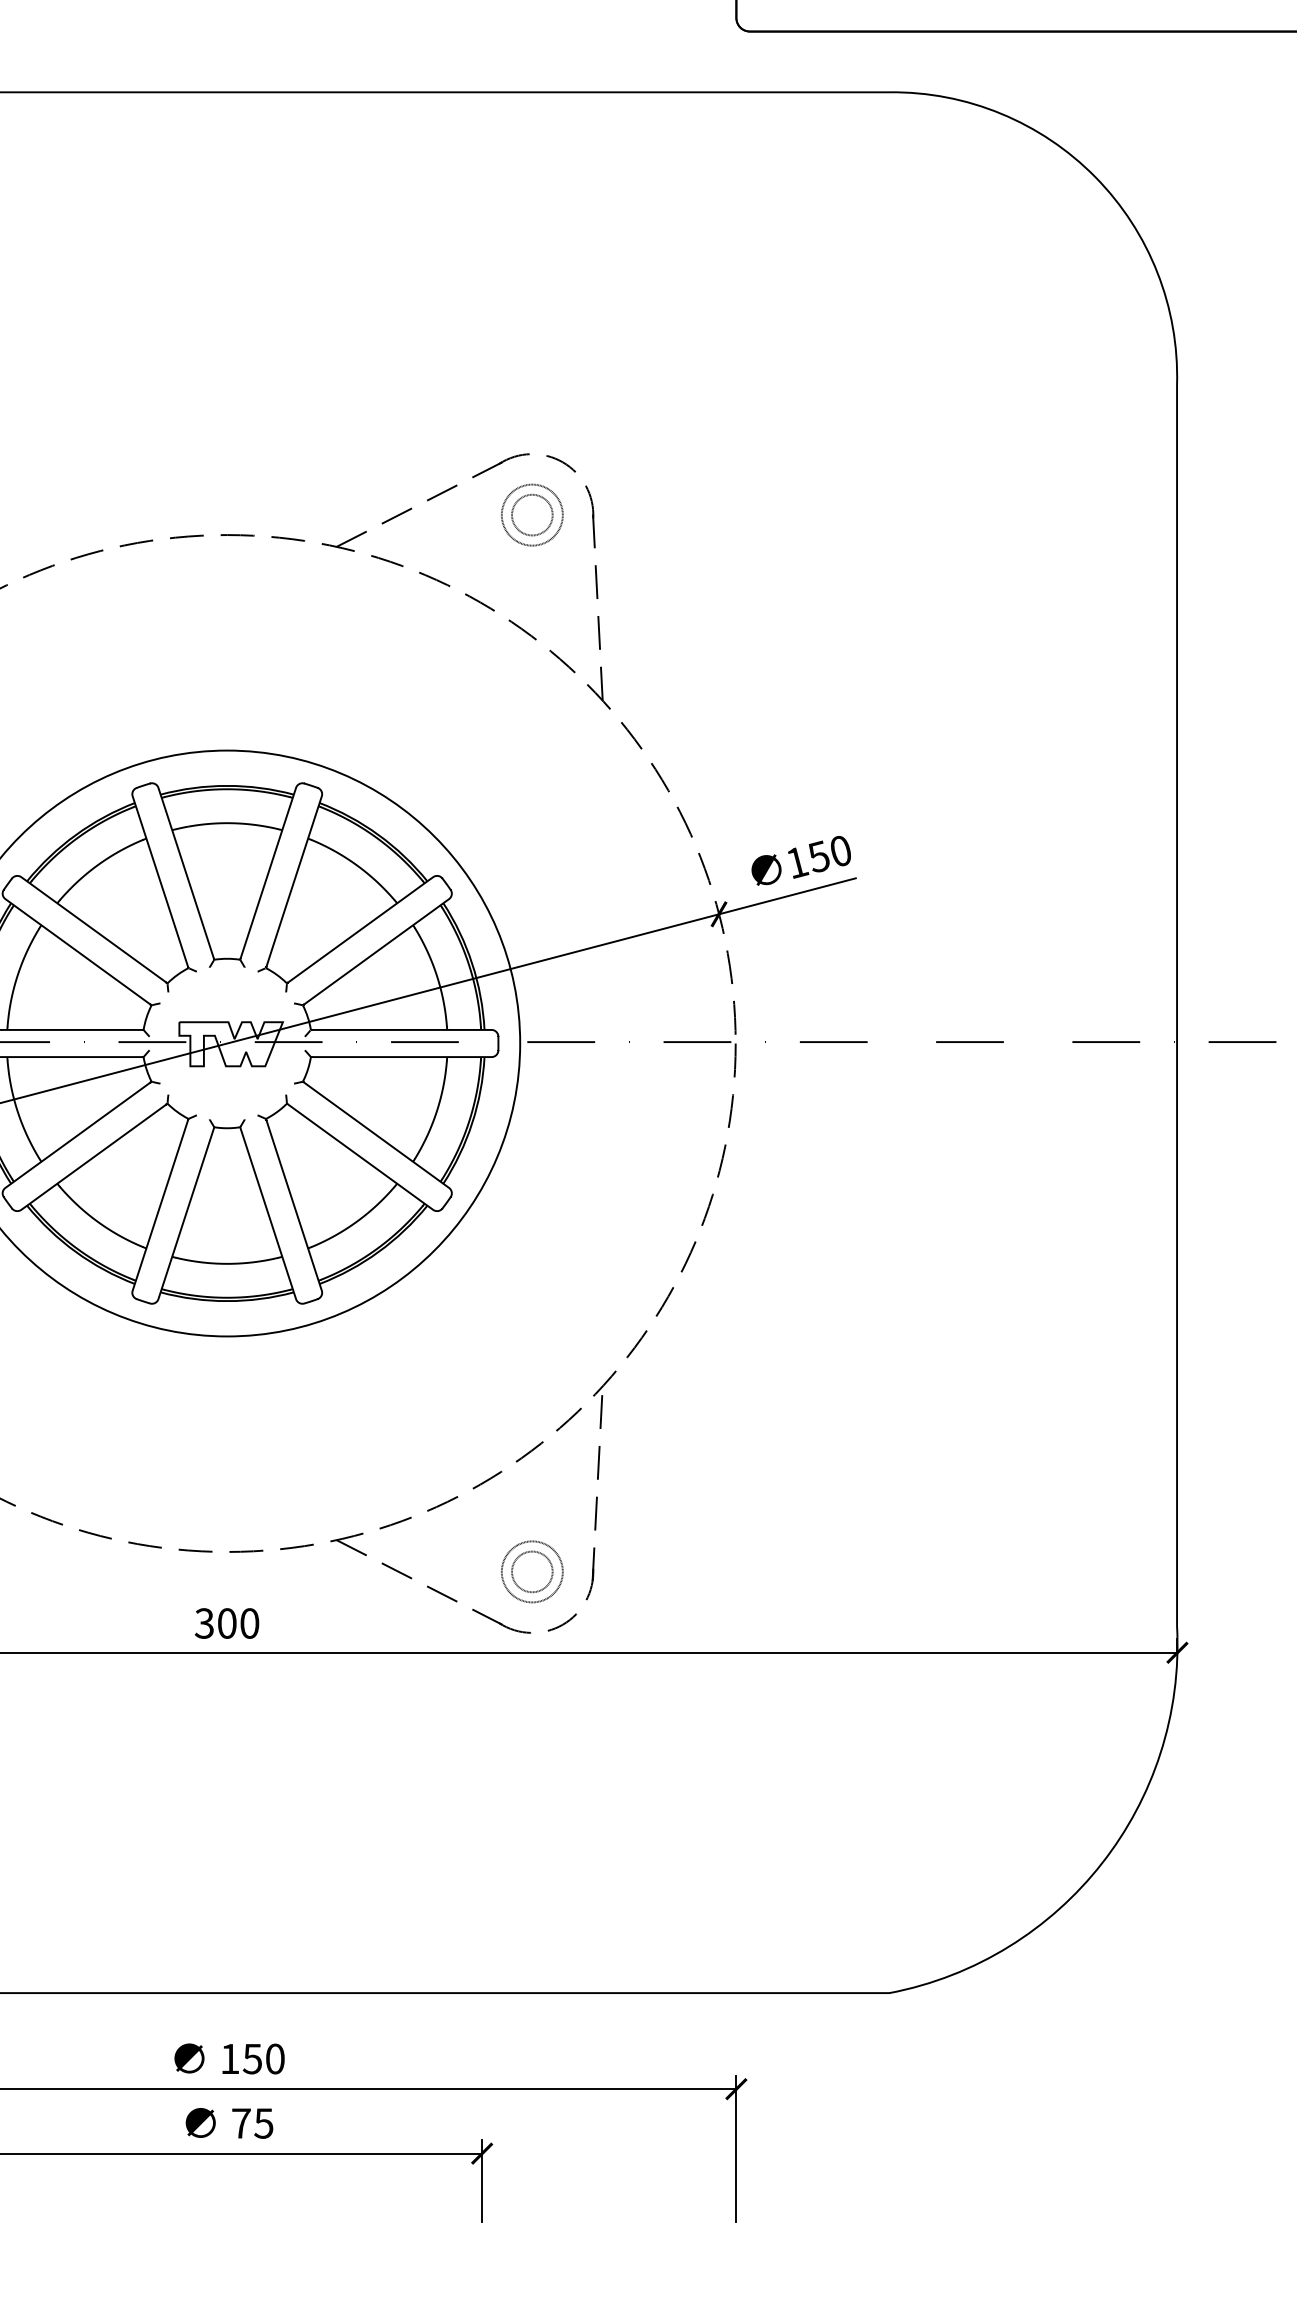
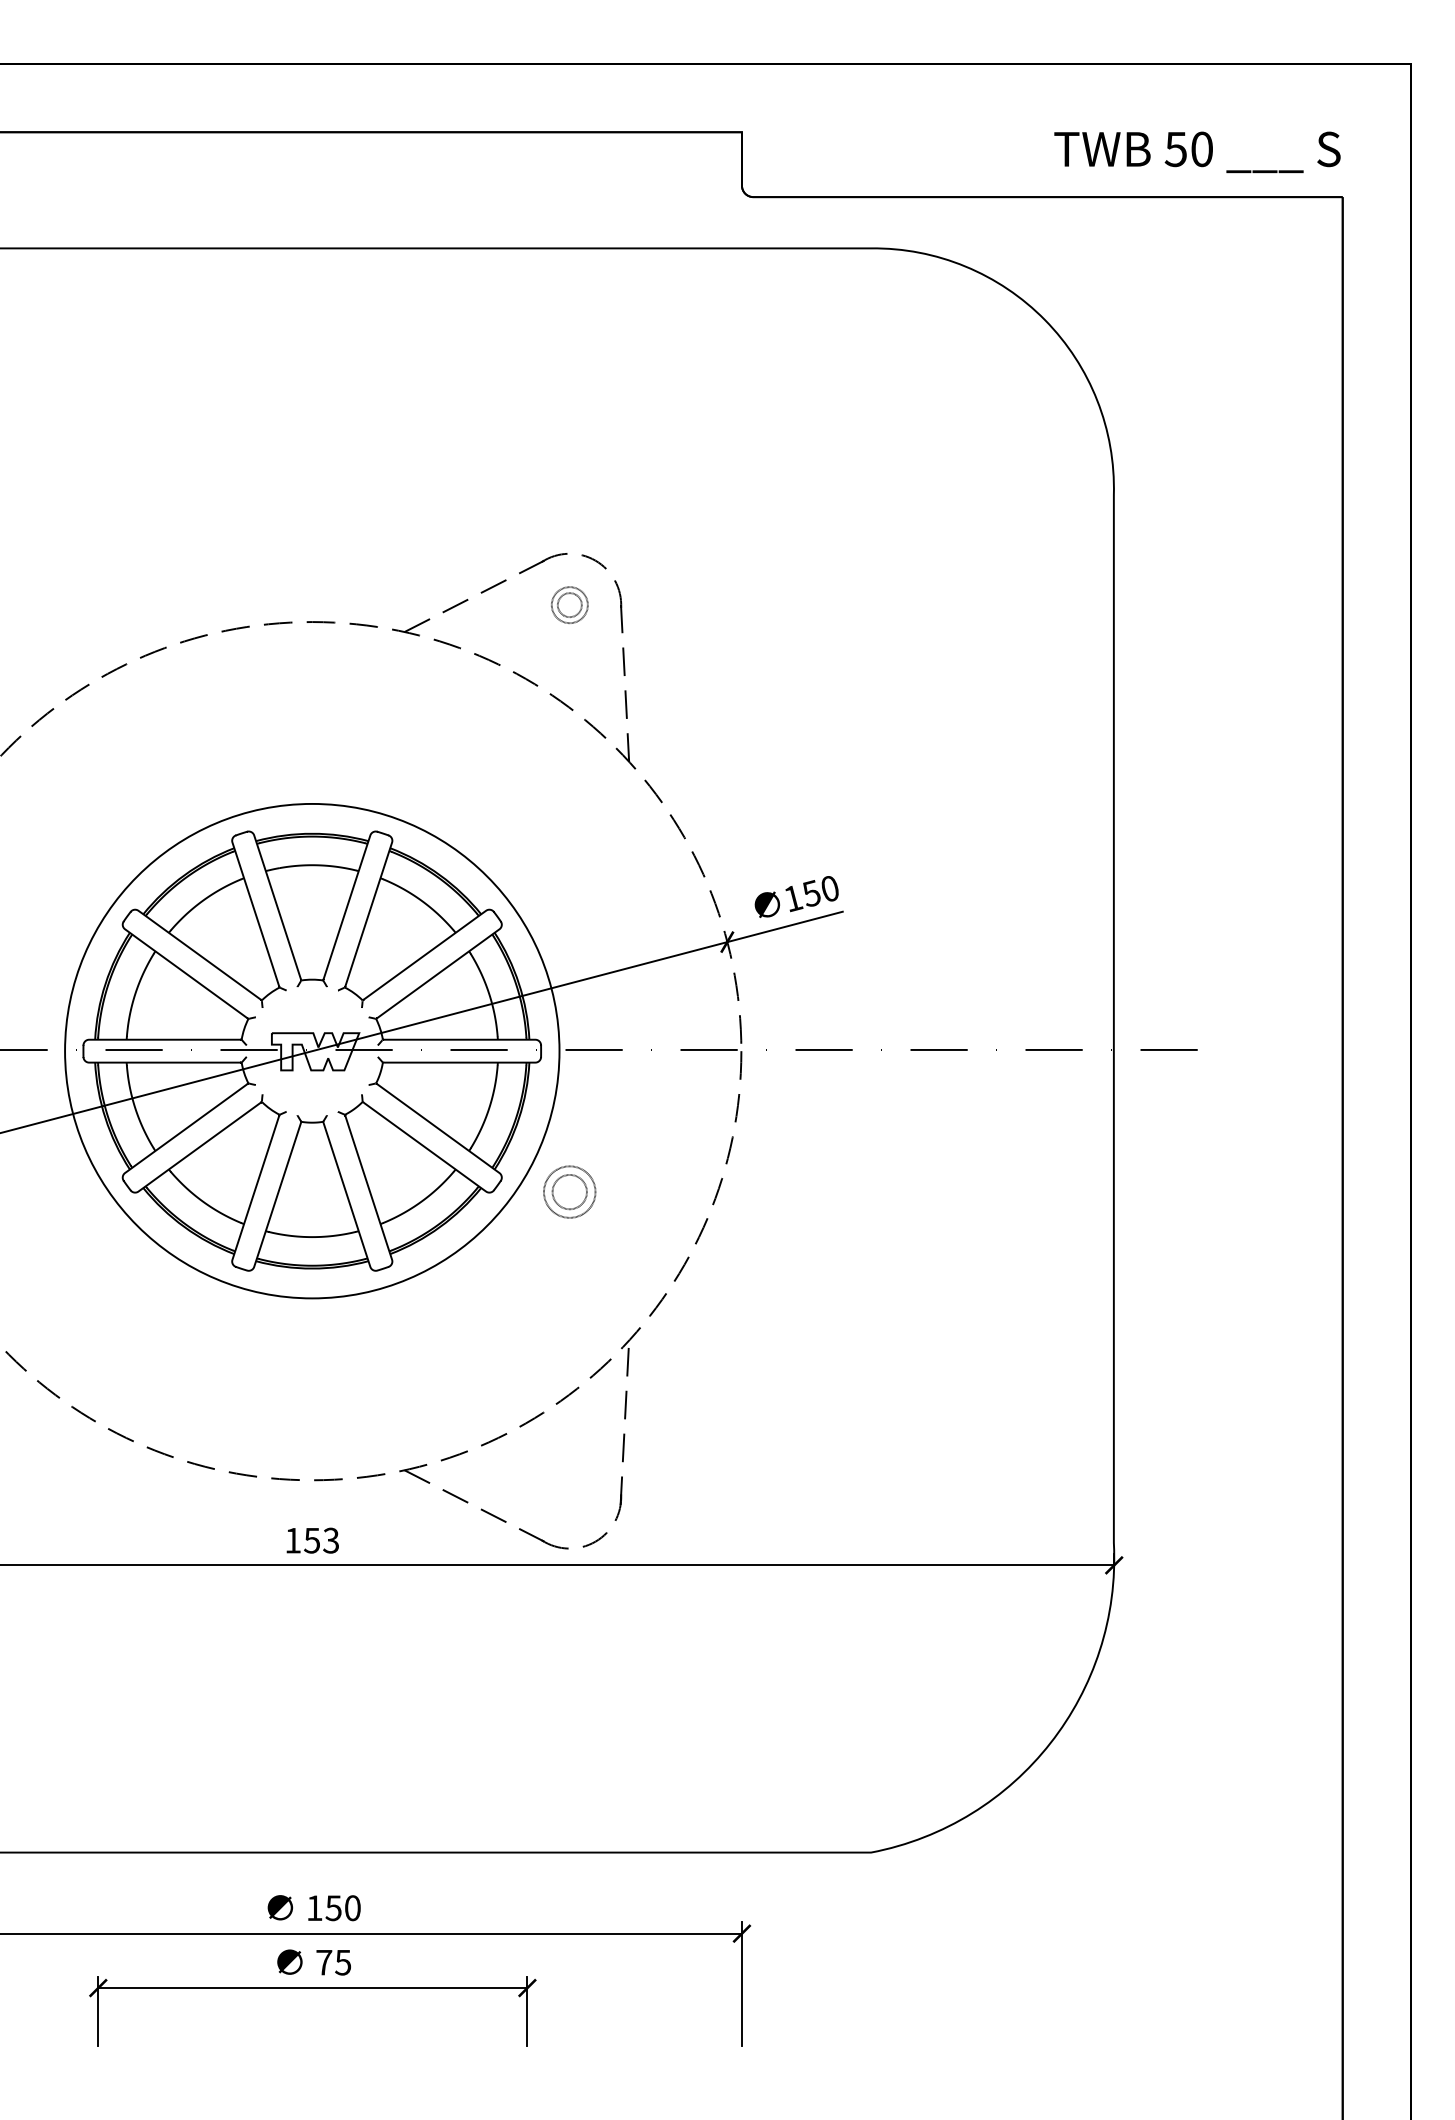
part: (532, 514) -> (569, 604), size x0.7
part: (532, 1571) -> (569, 1191), moved
text: (227, 1623) -> (312, 1540), 300 -> 153

